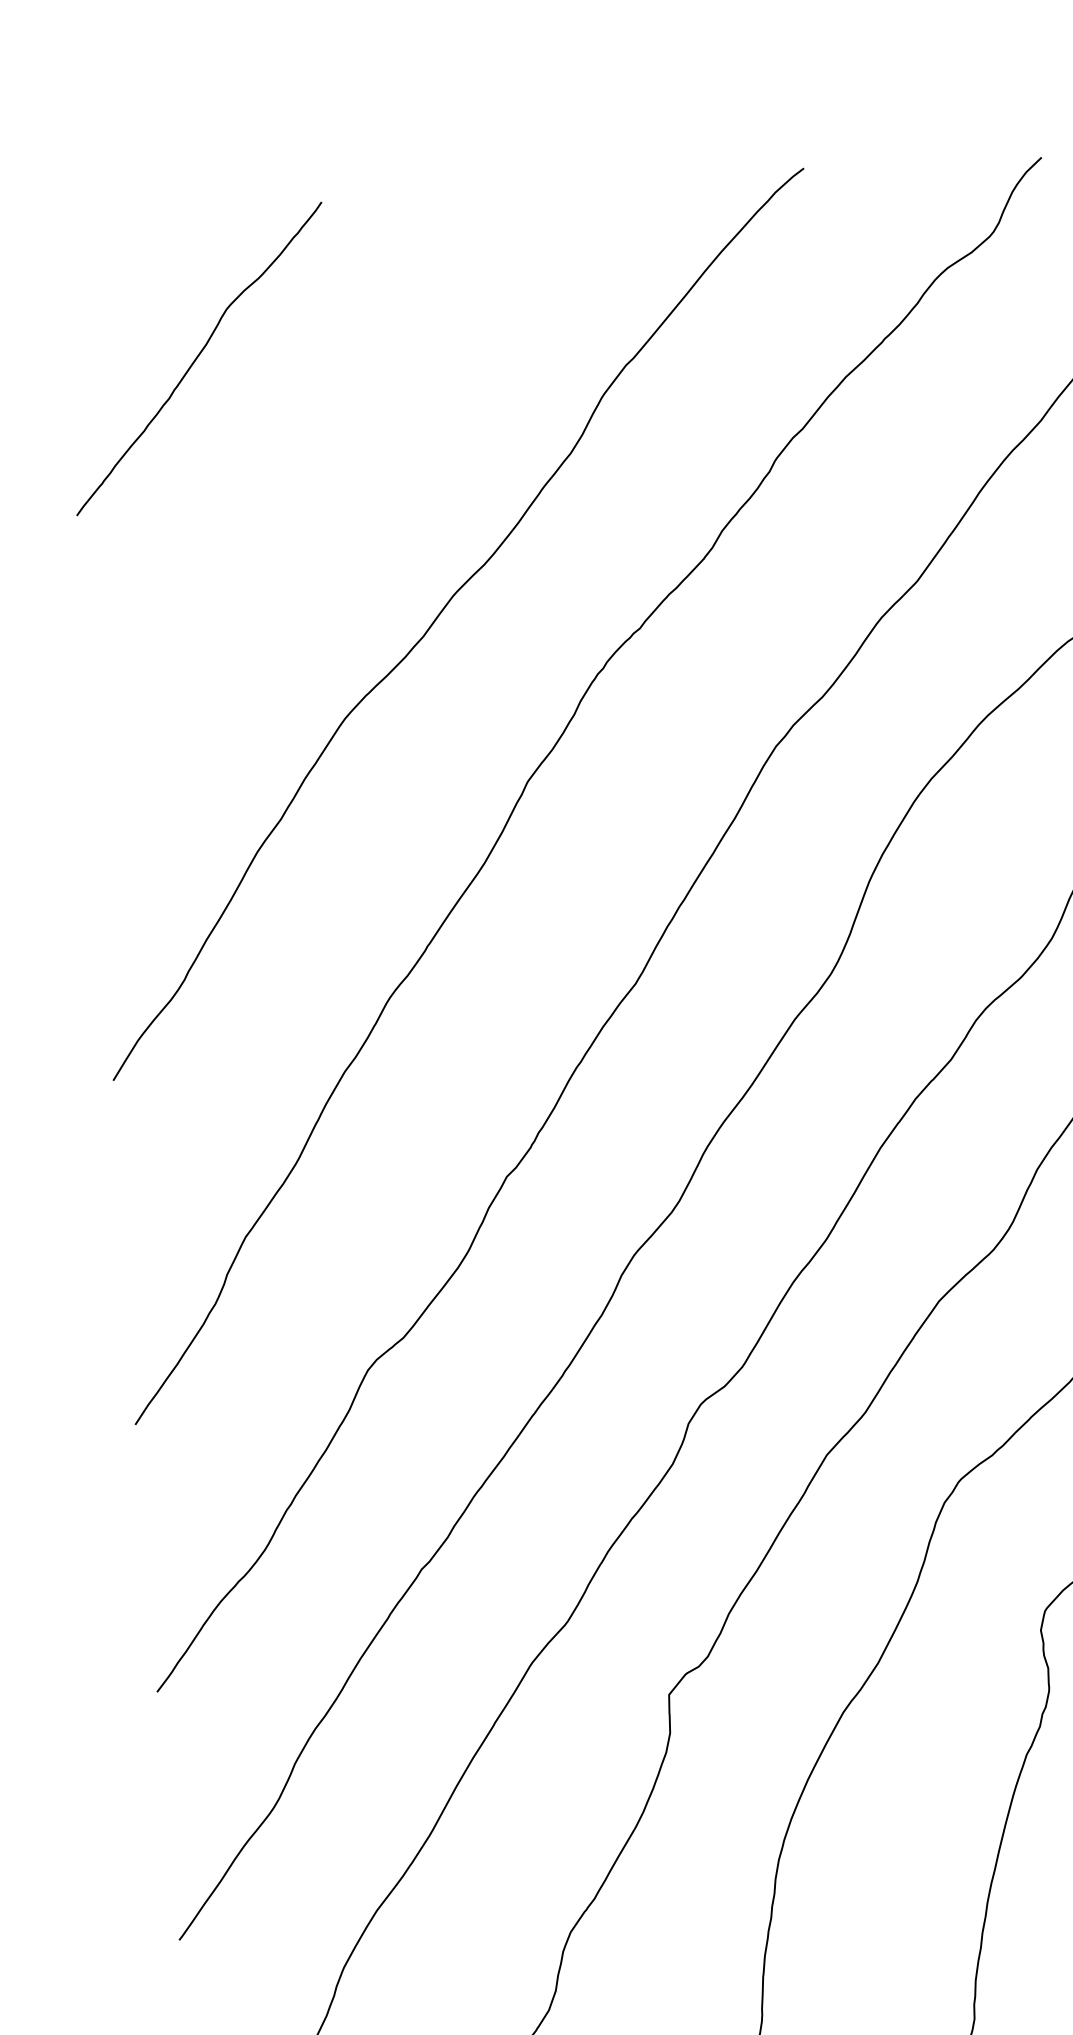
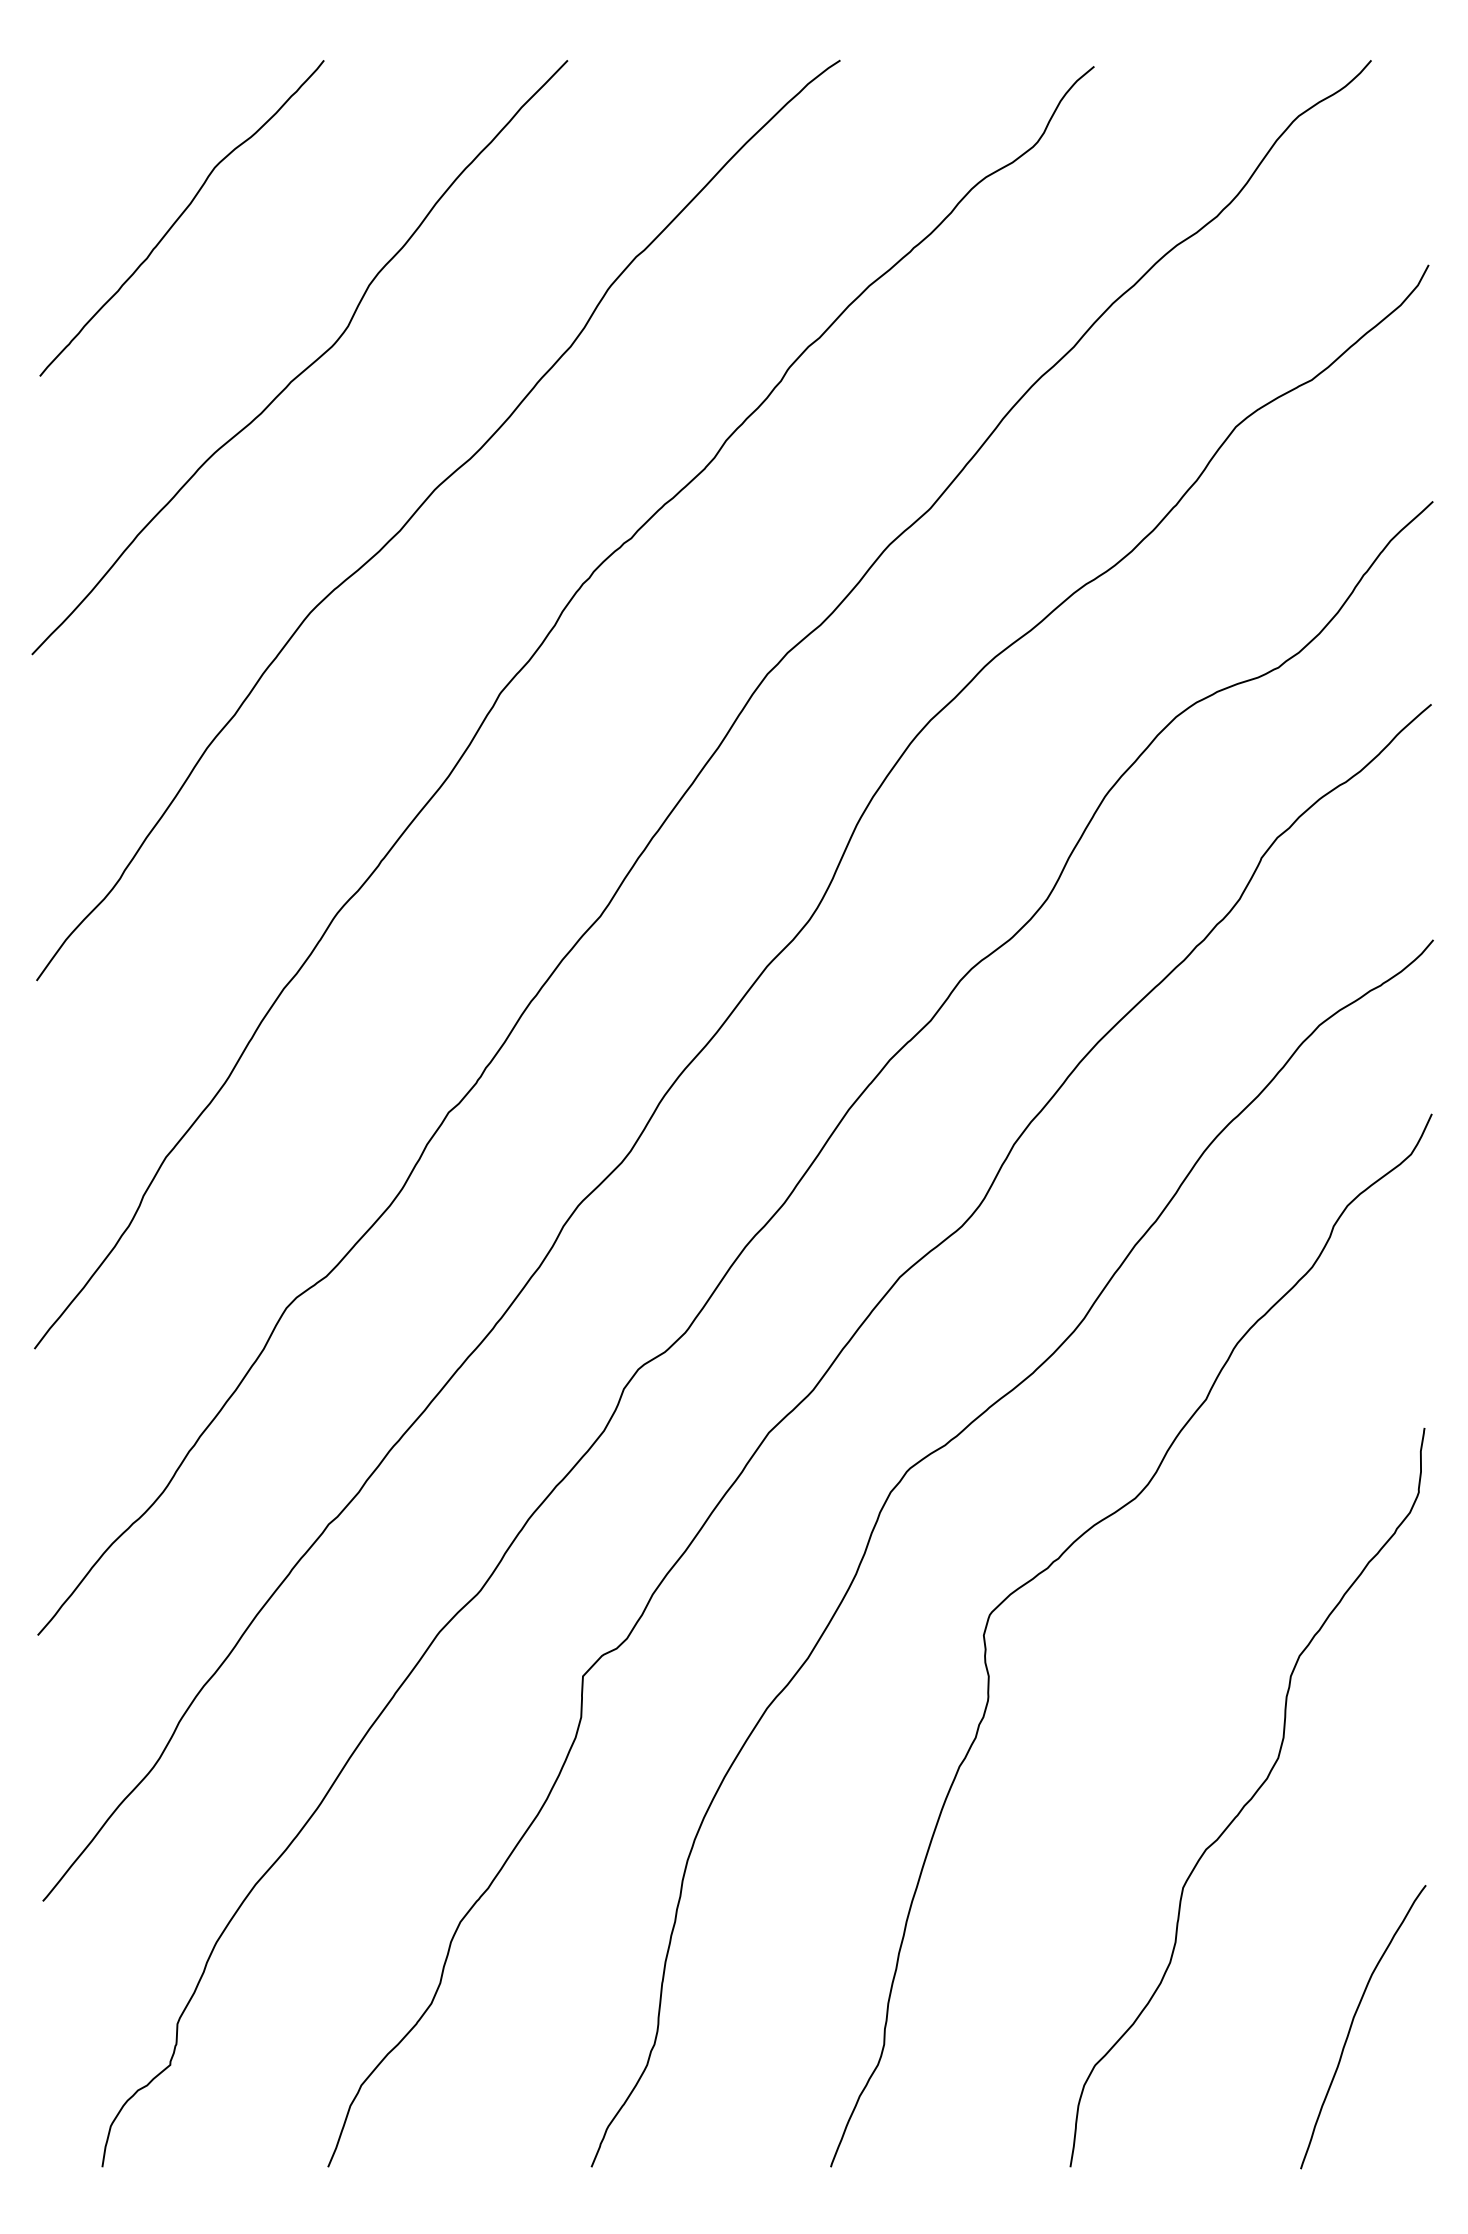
curve: (327, 488) -> (308, 365), added

